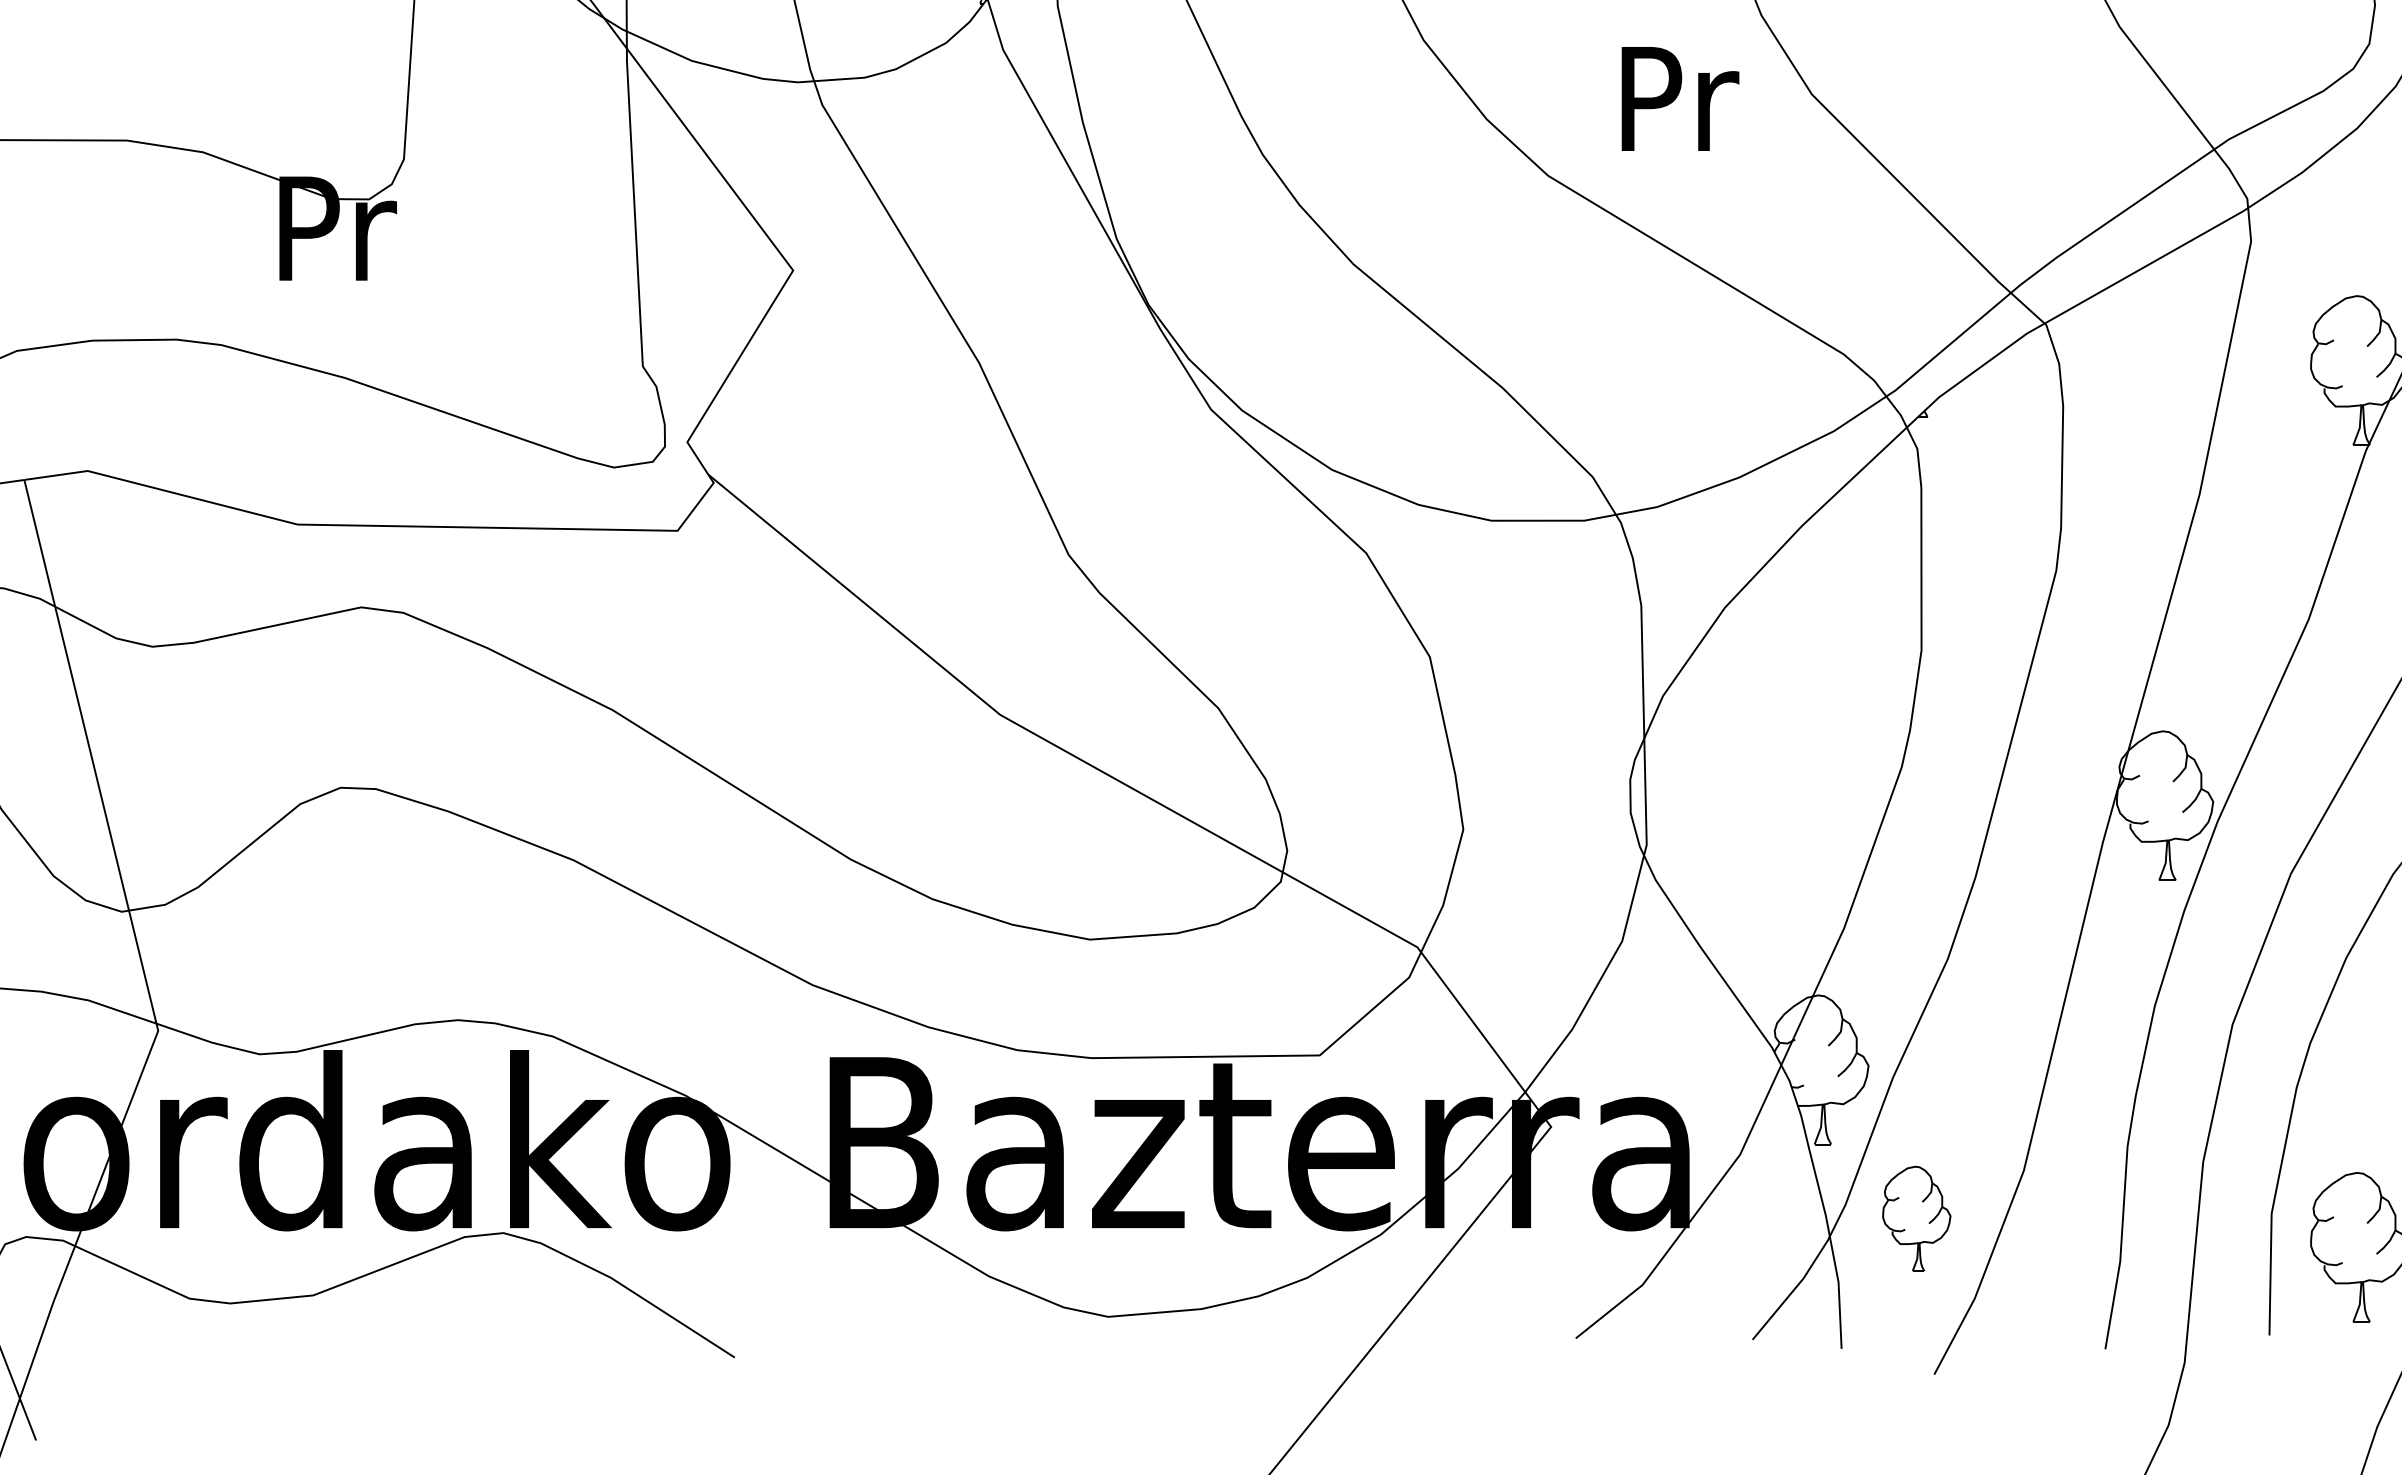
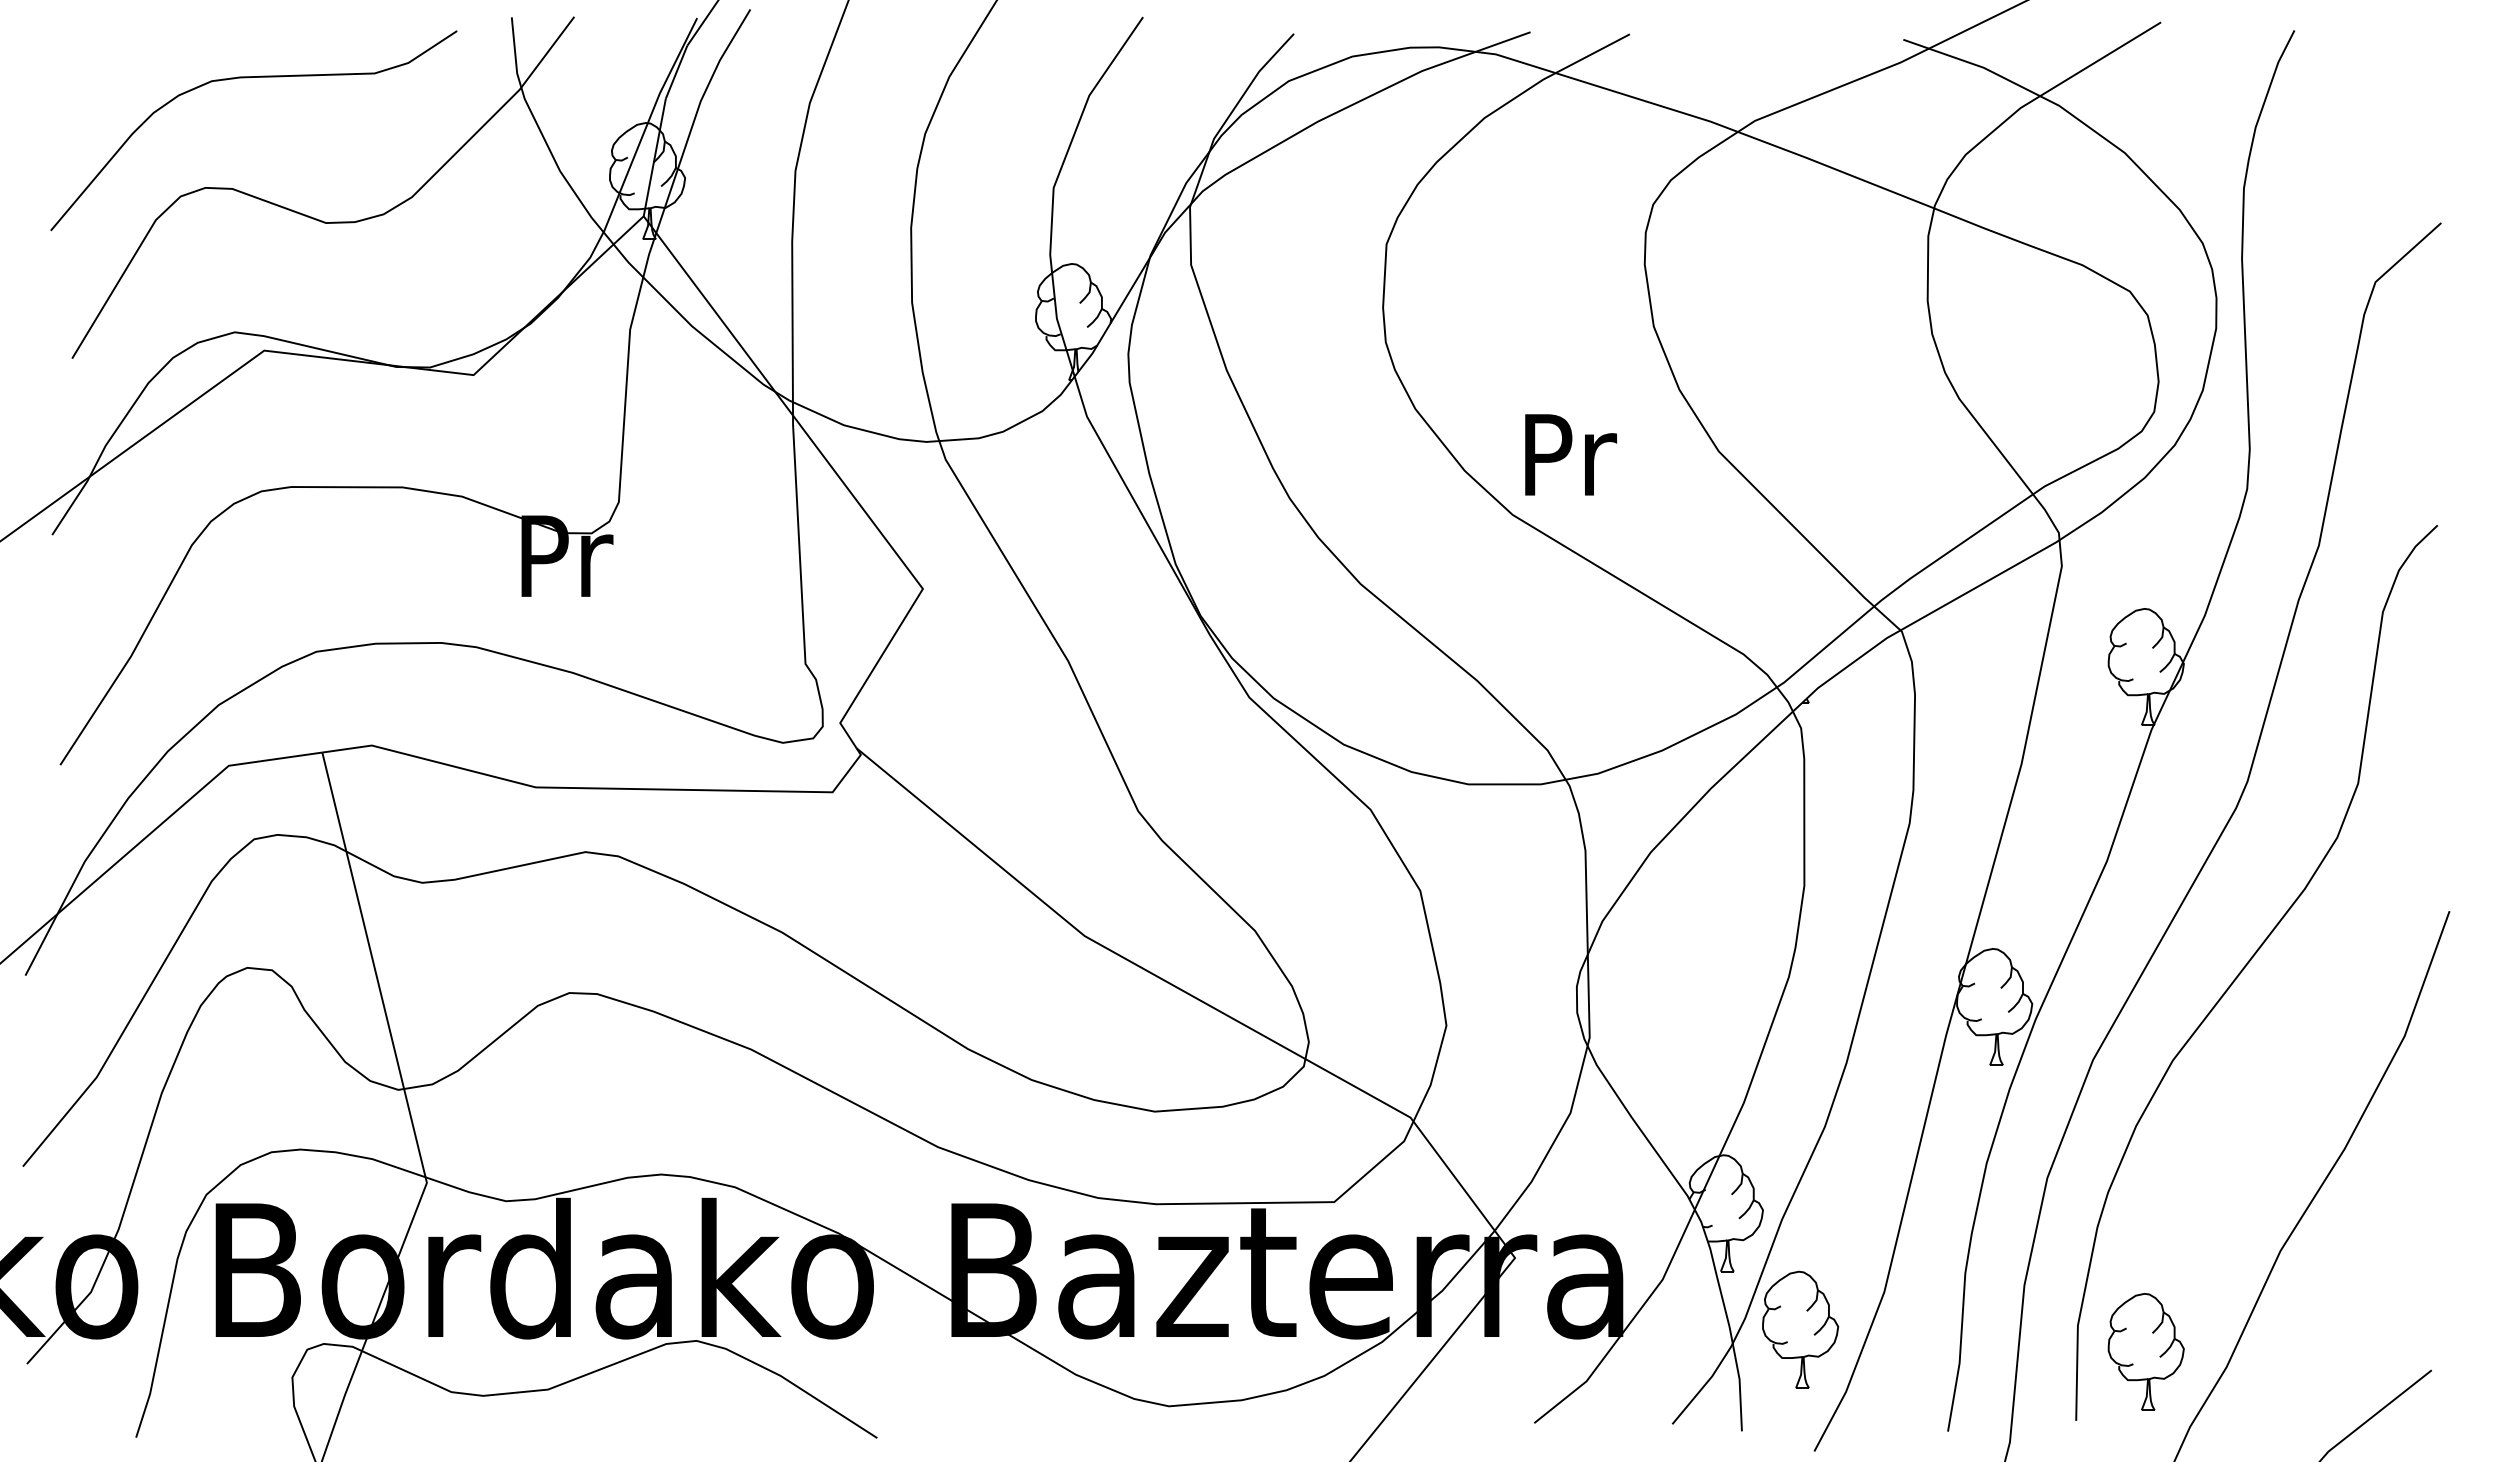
text: (1679, 98) -> (1570, 454), moved
part: (1916, 1218) -> (1800, 1329), size x1.43

